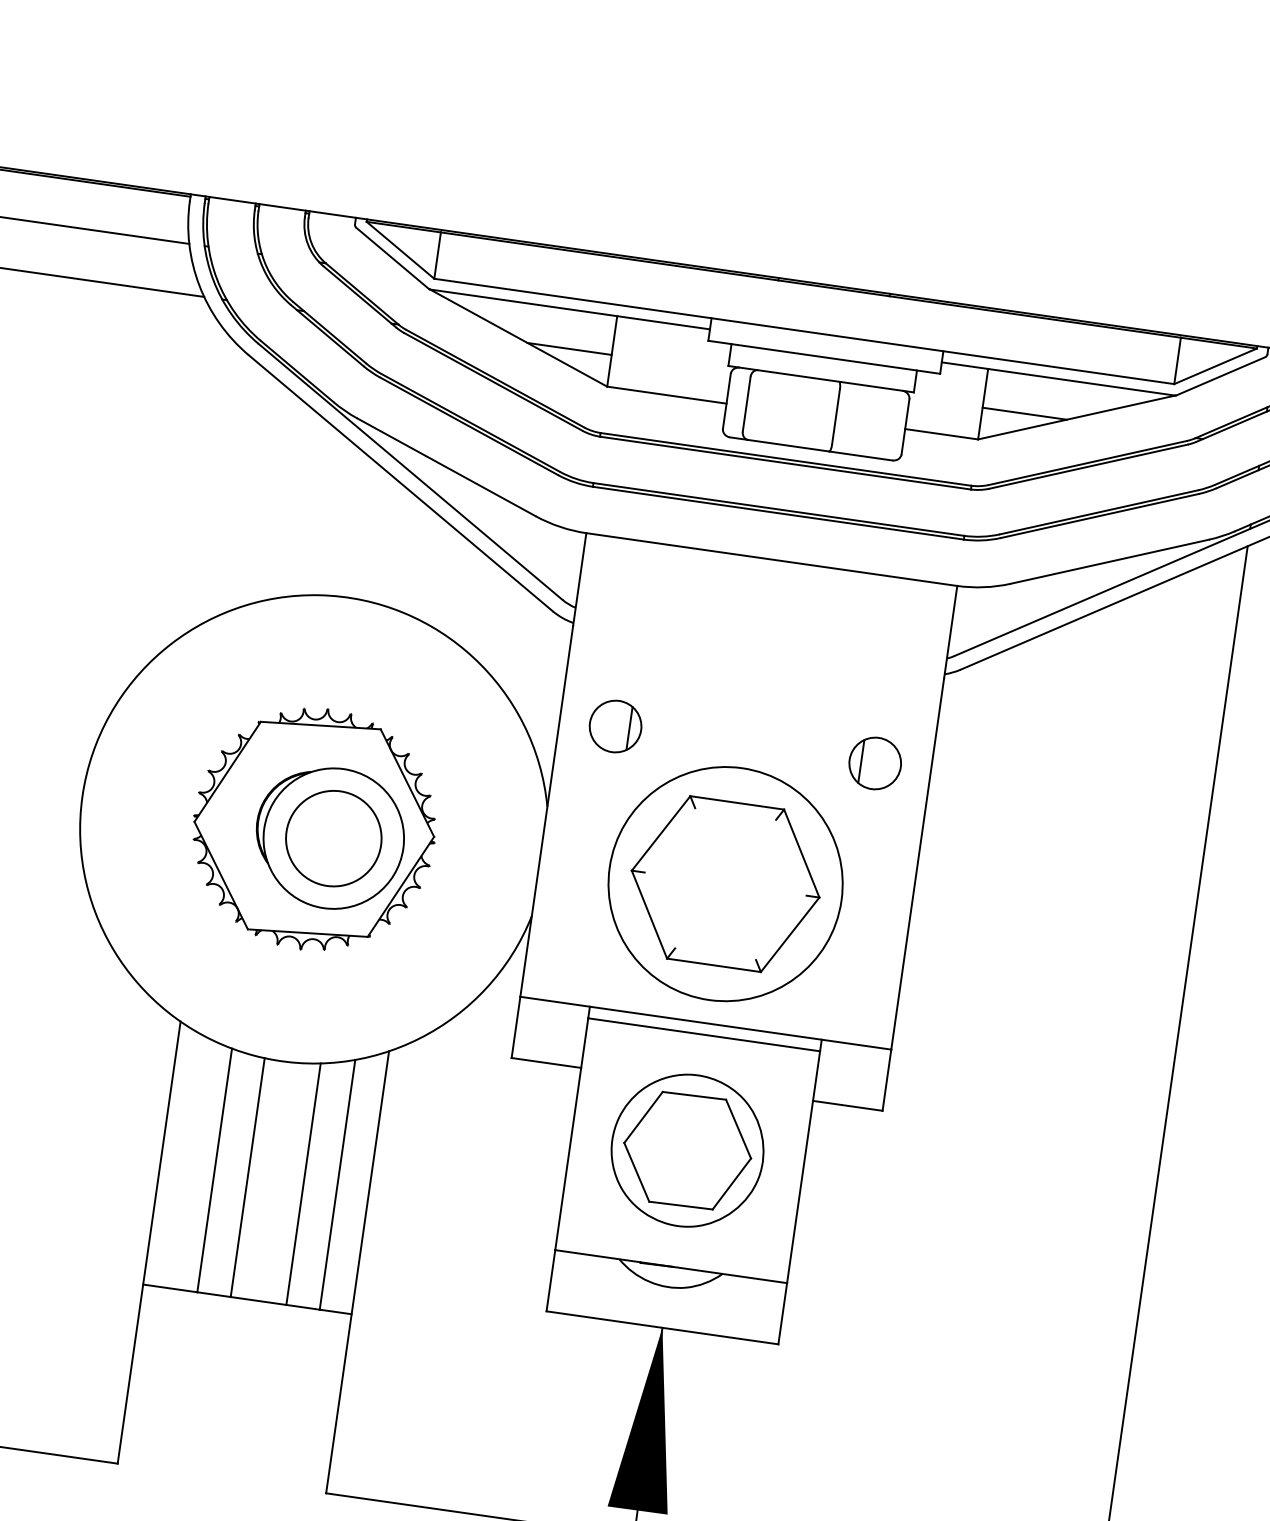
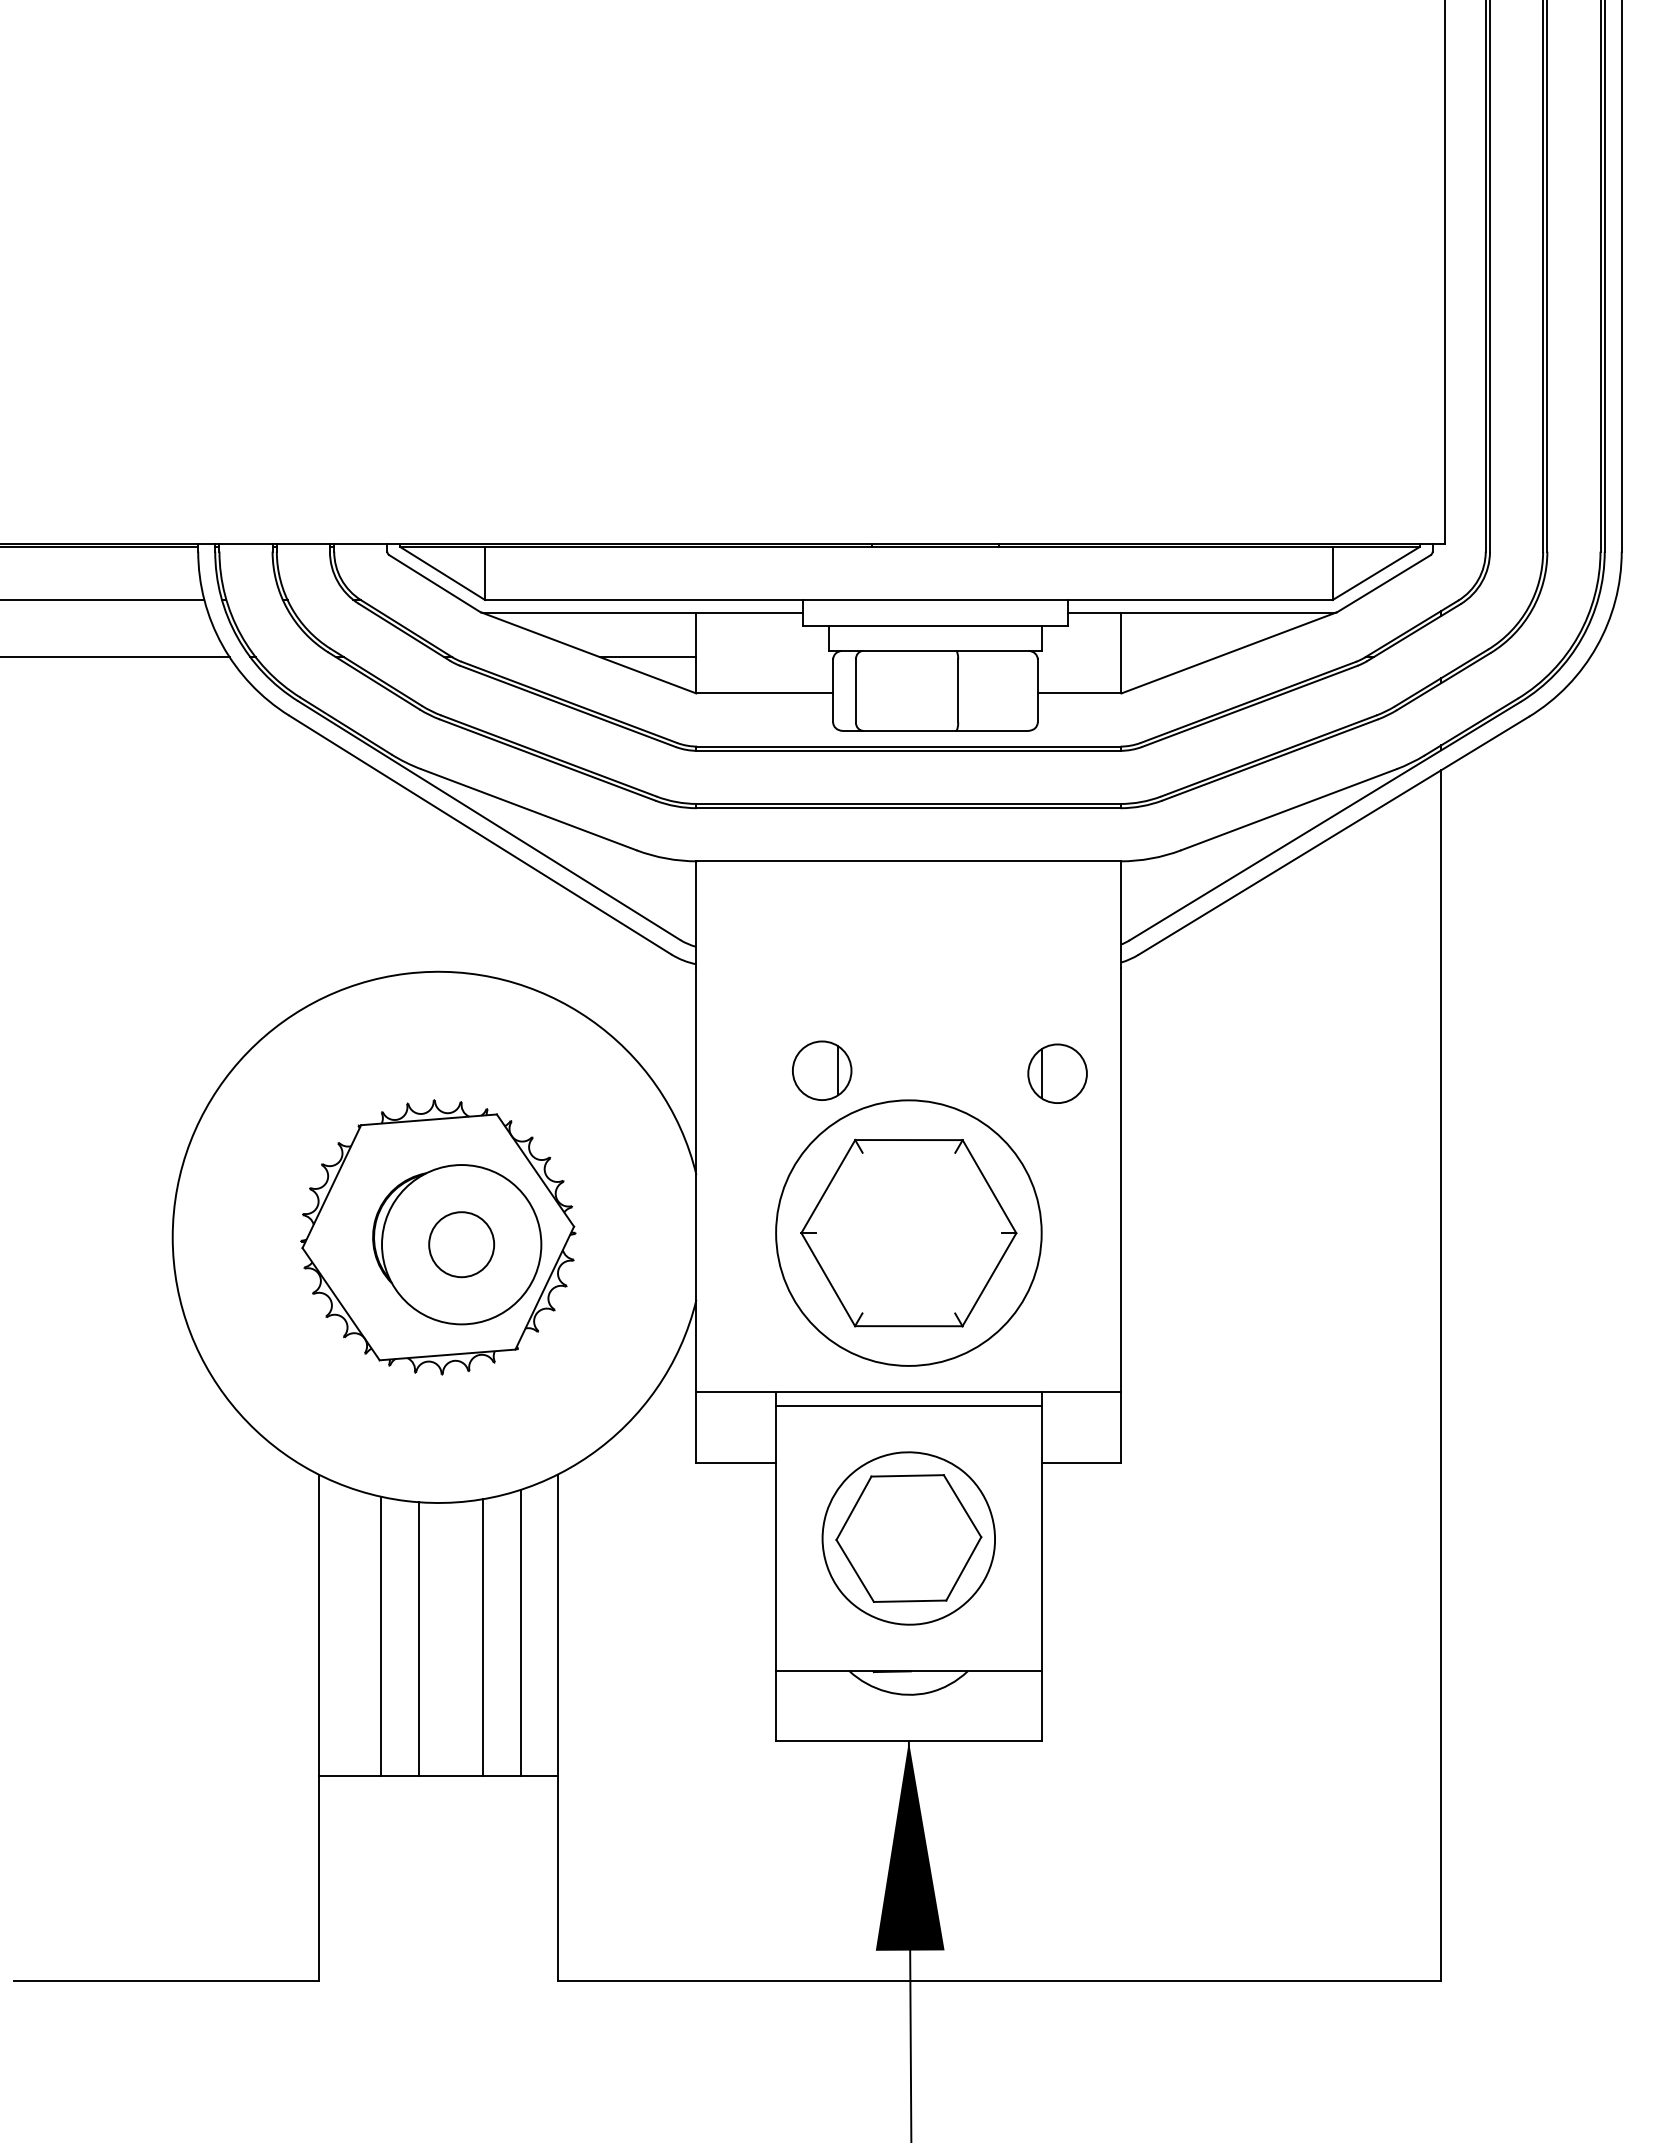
line: (1024, 414) -> (1169, 657), removed
part: (615, 726) -> (822, 1070), moved
circle: (333, 838) -> (461, 1244), size x0.6

